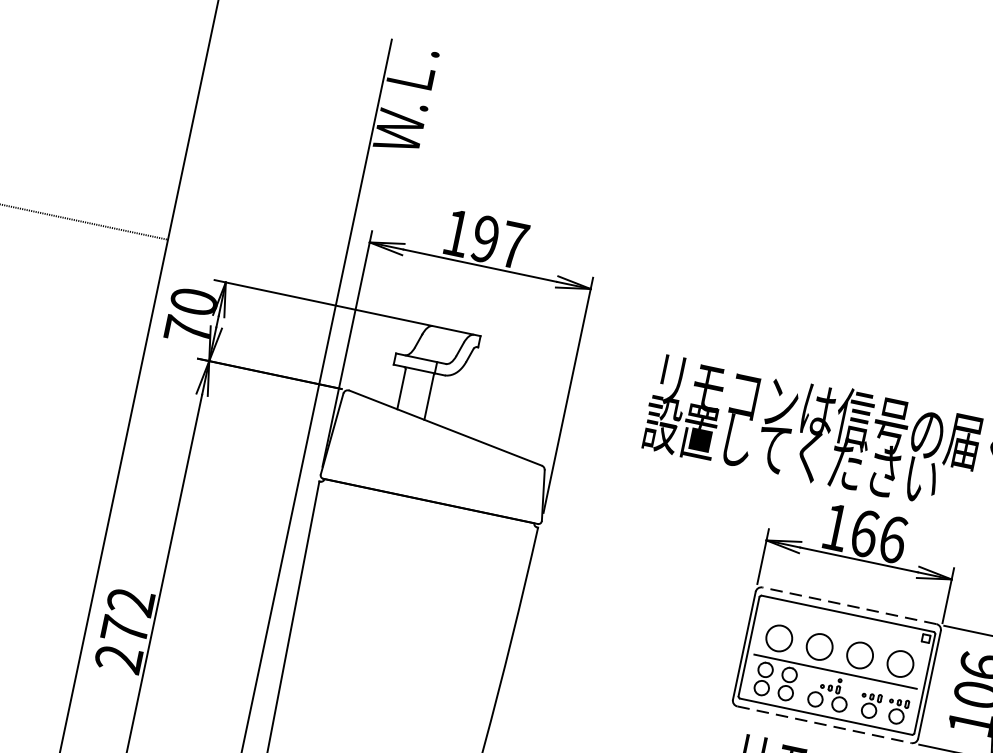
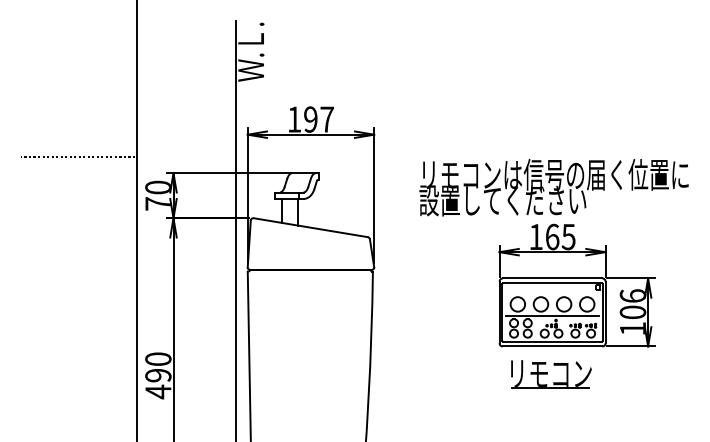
text: (892, 538) -> (568, 236), 166 -> 165
line: (849, 605) -> (552, 278), dashed -> solid
text: (125, 630) -> (158, 375), 272 -> 490
line: (824, 724) -> (552, 346), dashed -> solid

